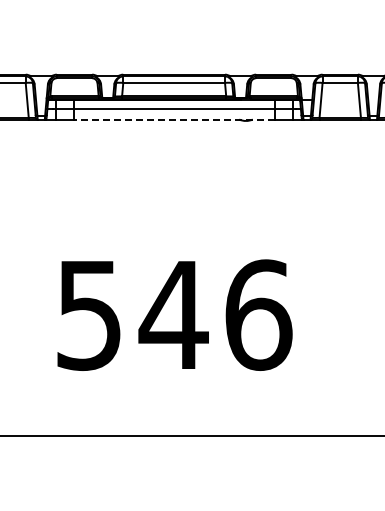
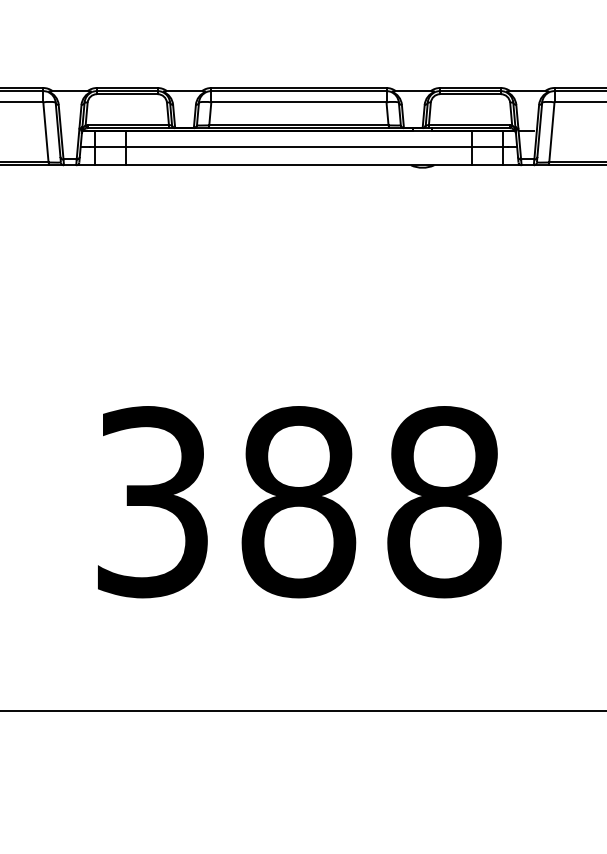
line: (174, 119) -> (299, 165), dashed -> solid
text: (174, 314) -> (299, 500), 546 -> 388

